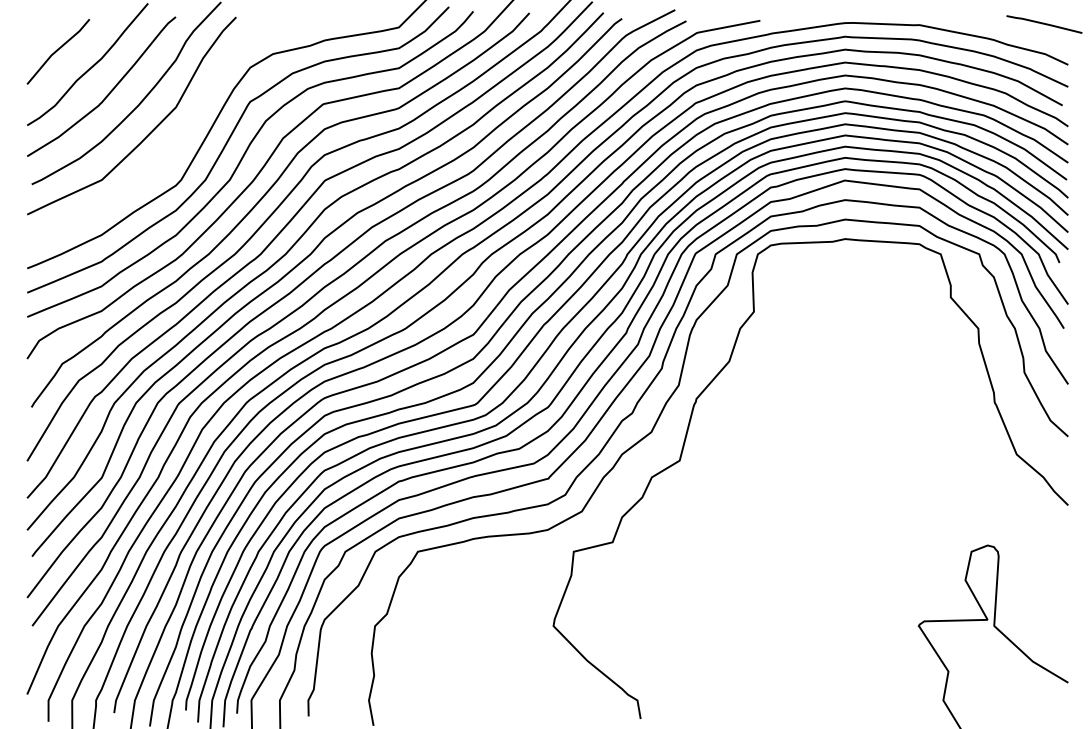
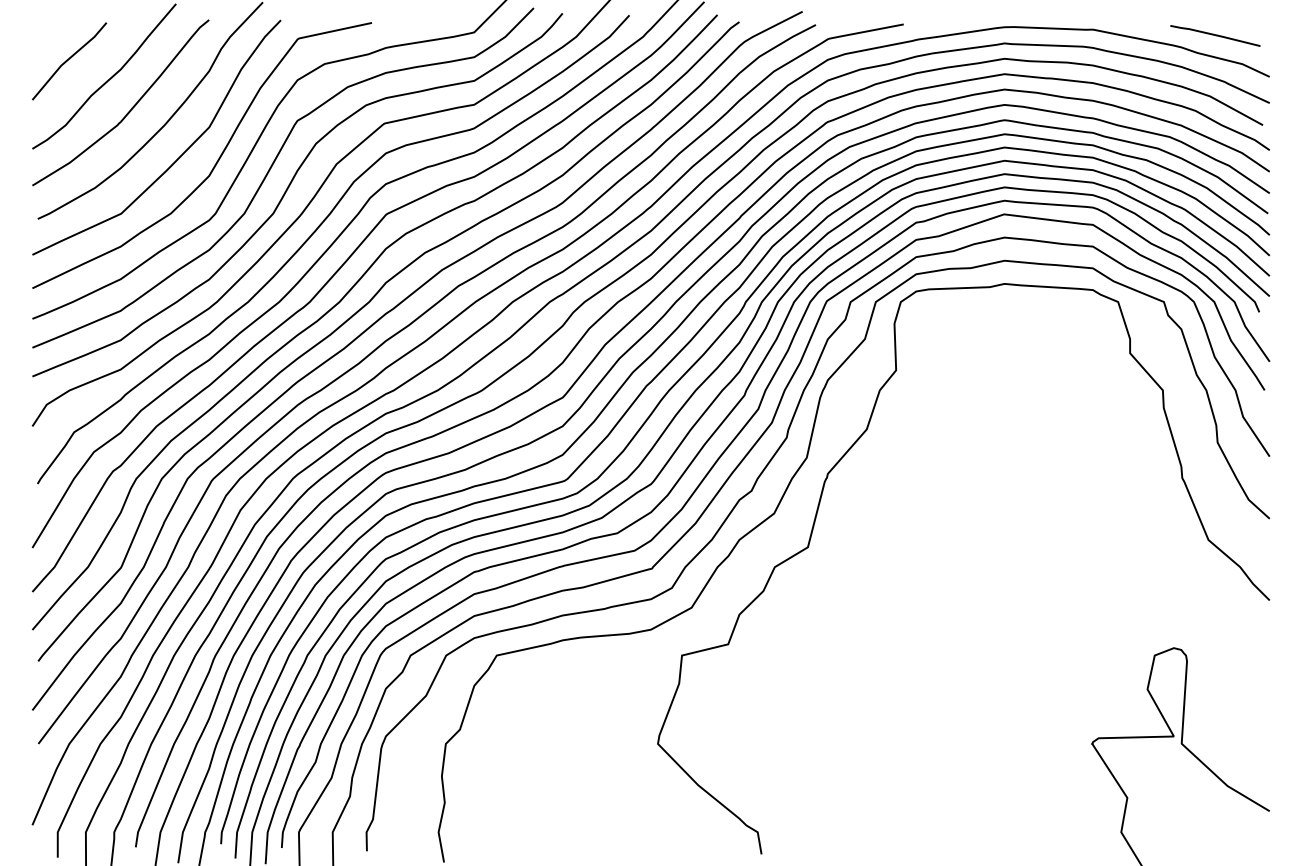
line: (1044, 24) -> (1215, 35), moved
curve: (180, 138) -> (214, 164), added

